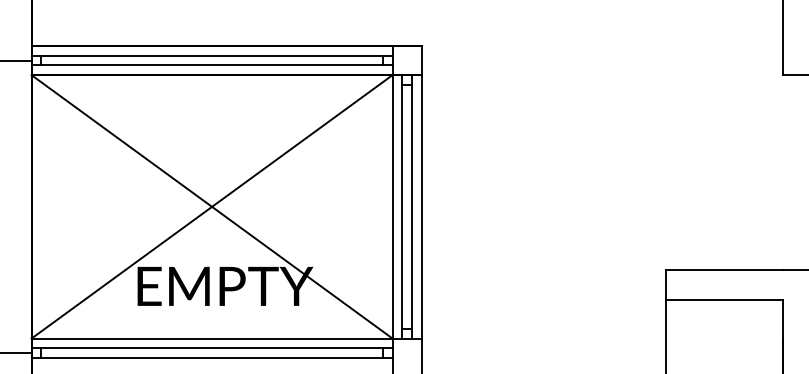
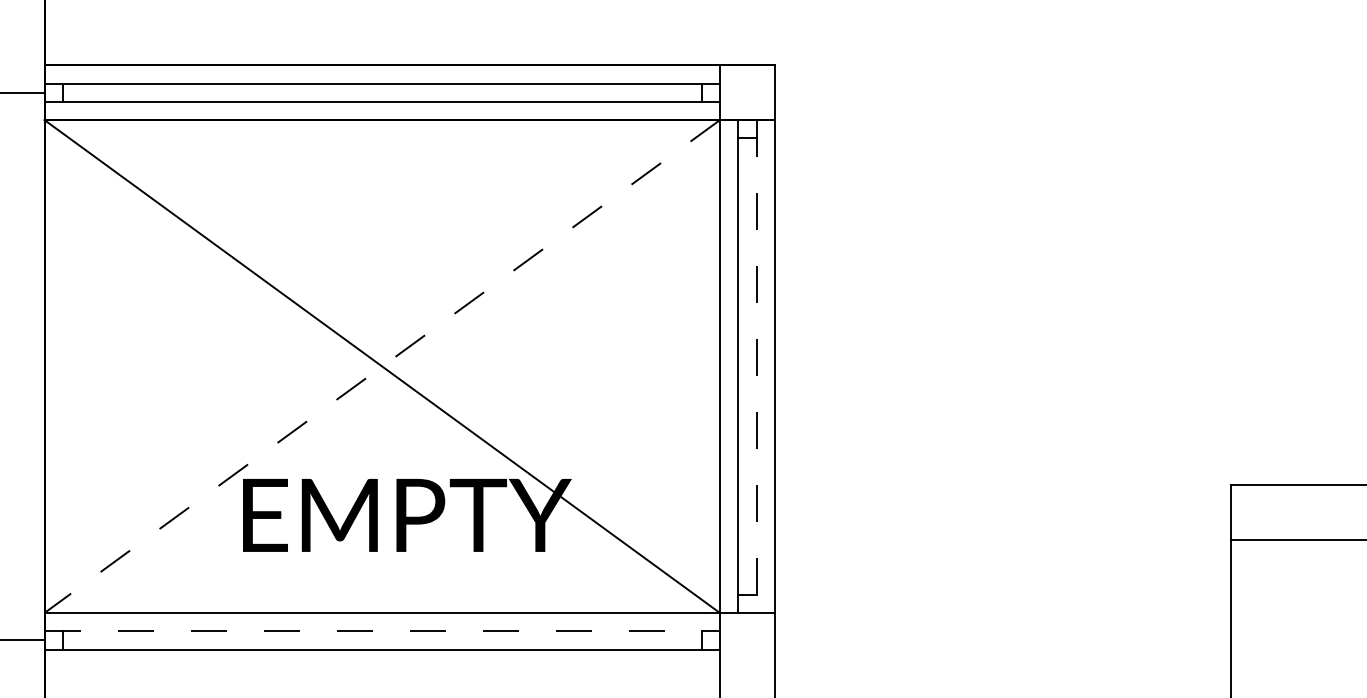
line: (412, 206) -> (757, 365), solid -> dashed
line: (211, 207) -> (381, 367), solid -> dashed
line: (212, 348) -> (383, 631), solid -> dashed

